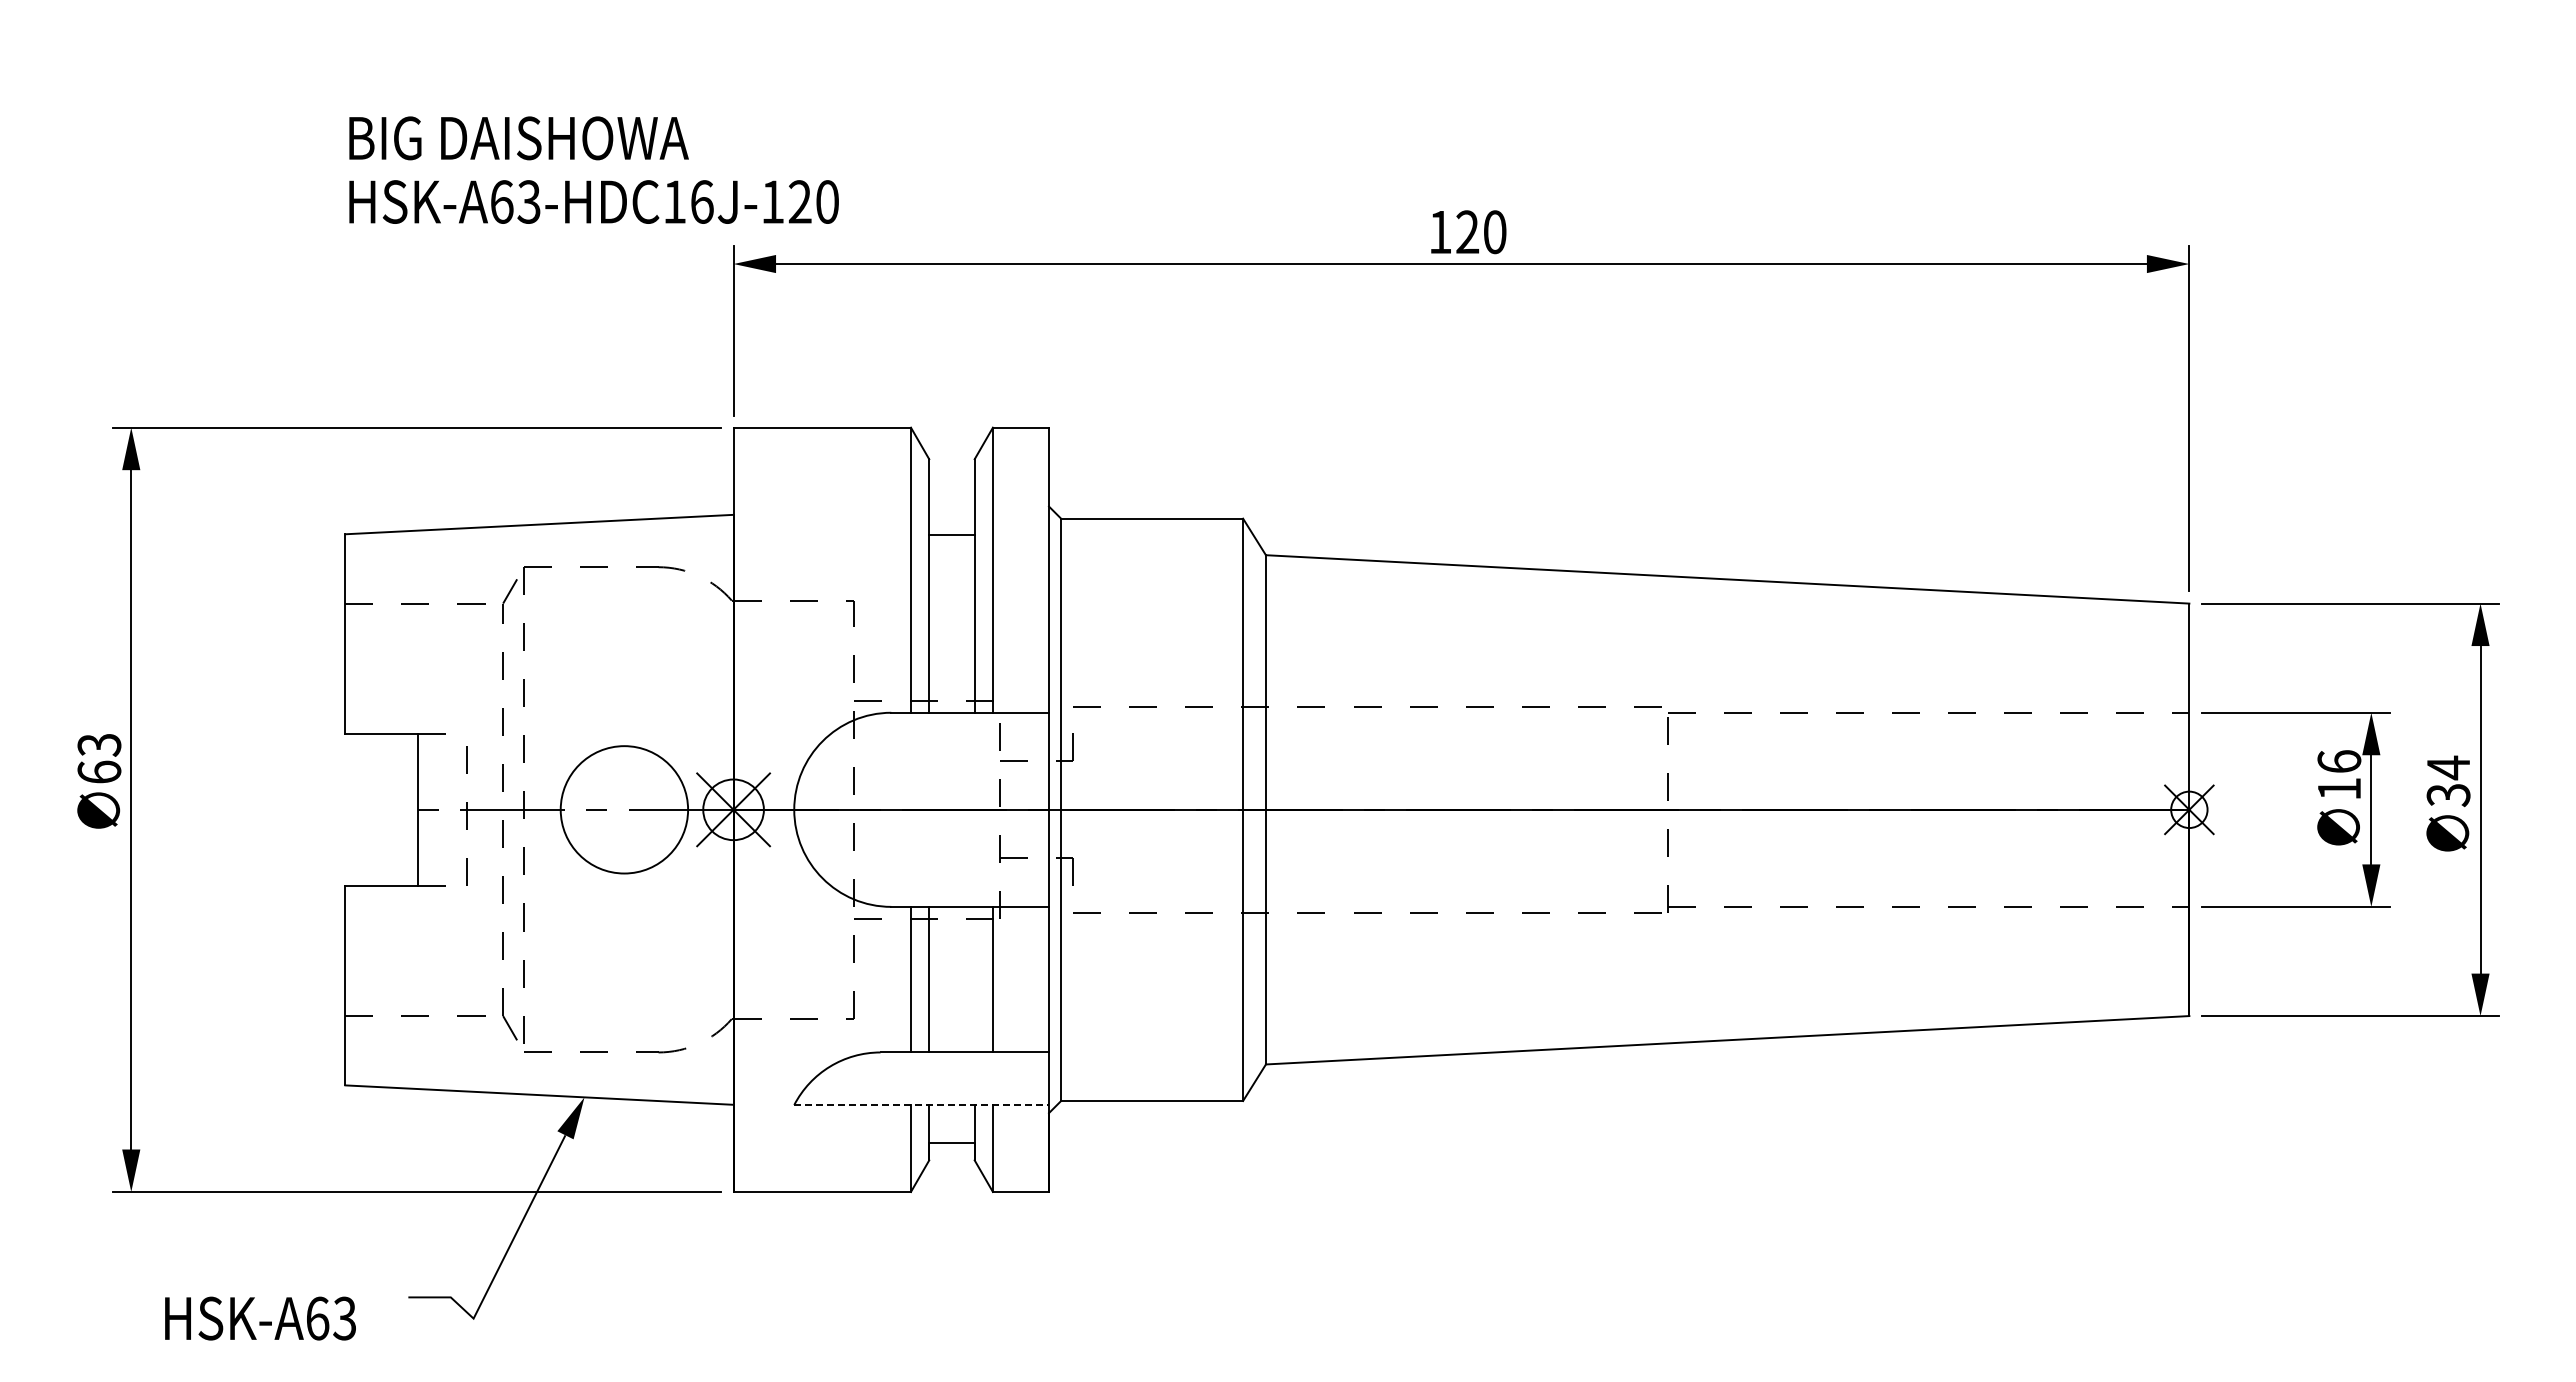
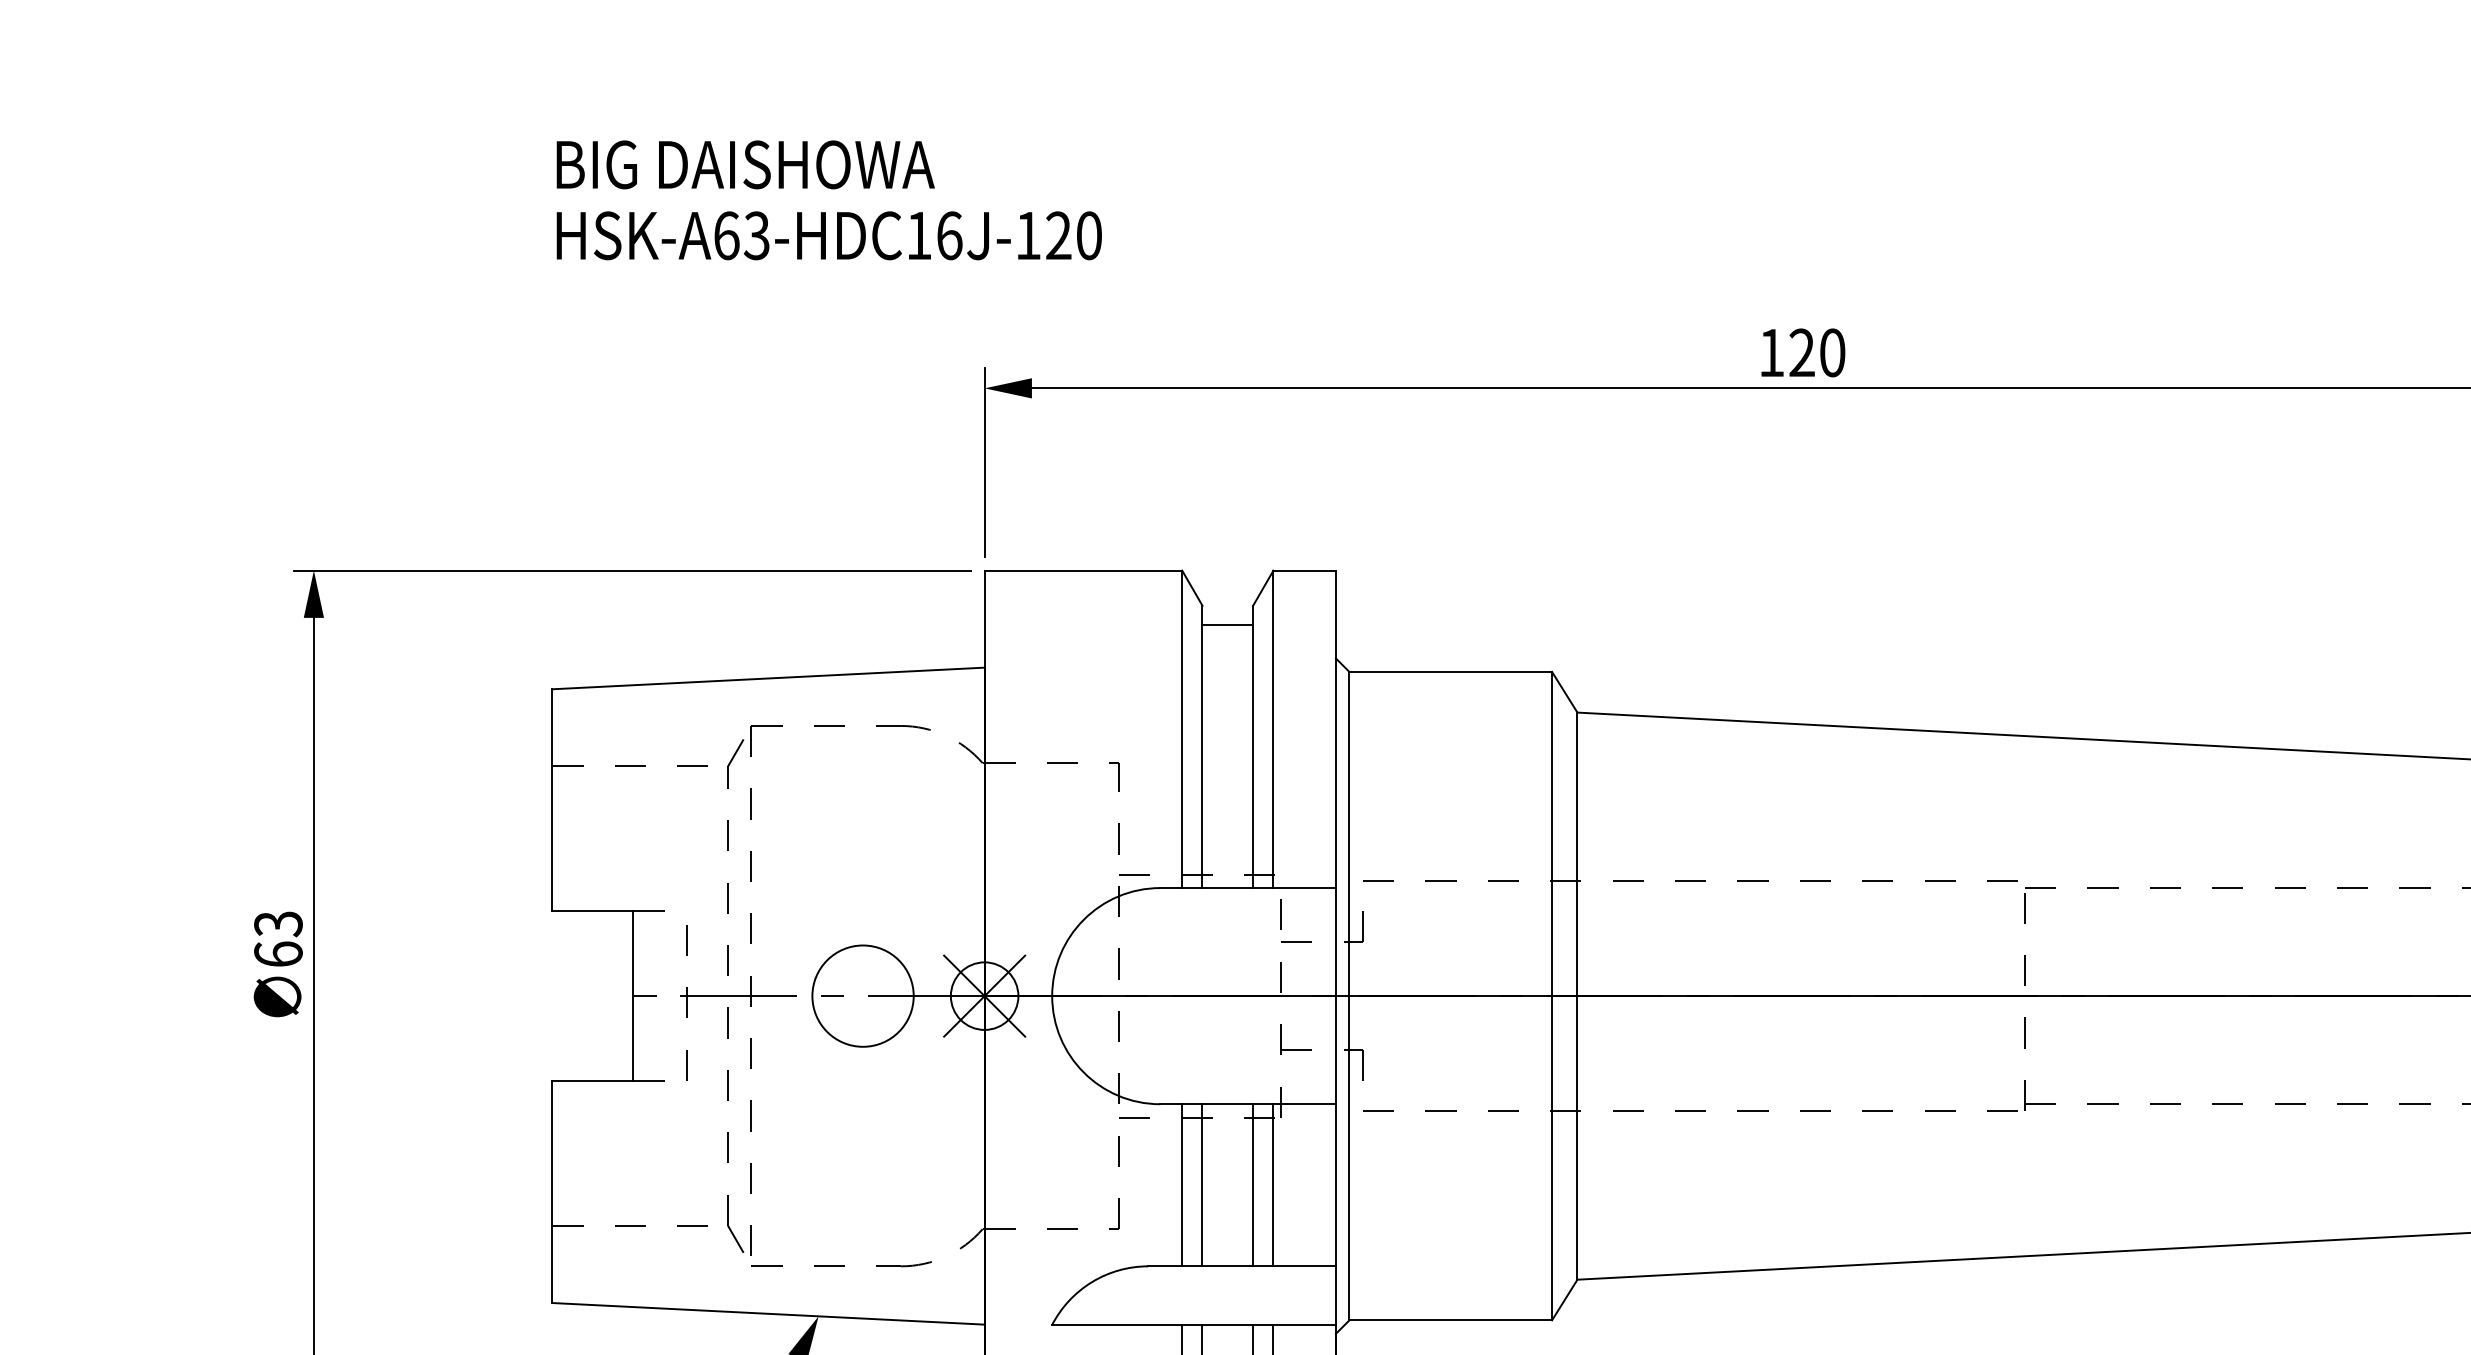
text: (593, 169) -> (828, 199), moved
line: (951, 535) -> (1227, 624), moved
circle: (623, 809) -> (862, 995), size x0.71
line: (974, 979) -> (1252, 1185), added
line: (922, 1105) -> (1195, 1325), dashed -> solid

